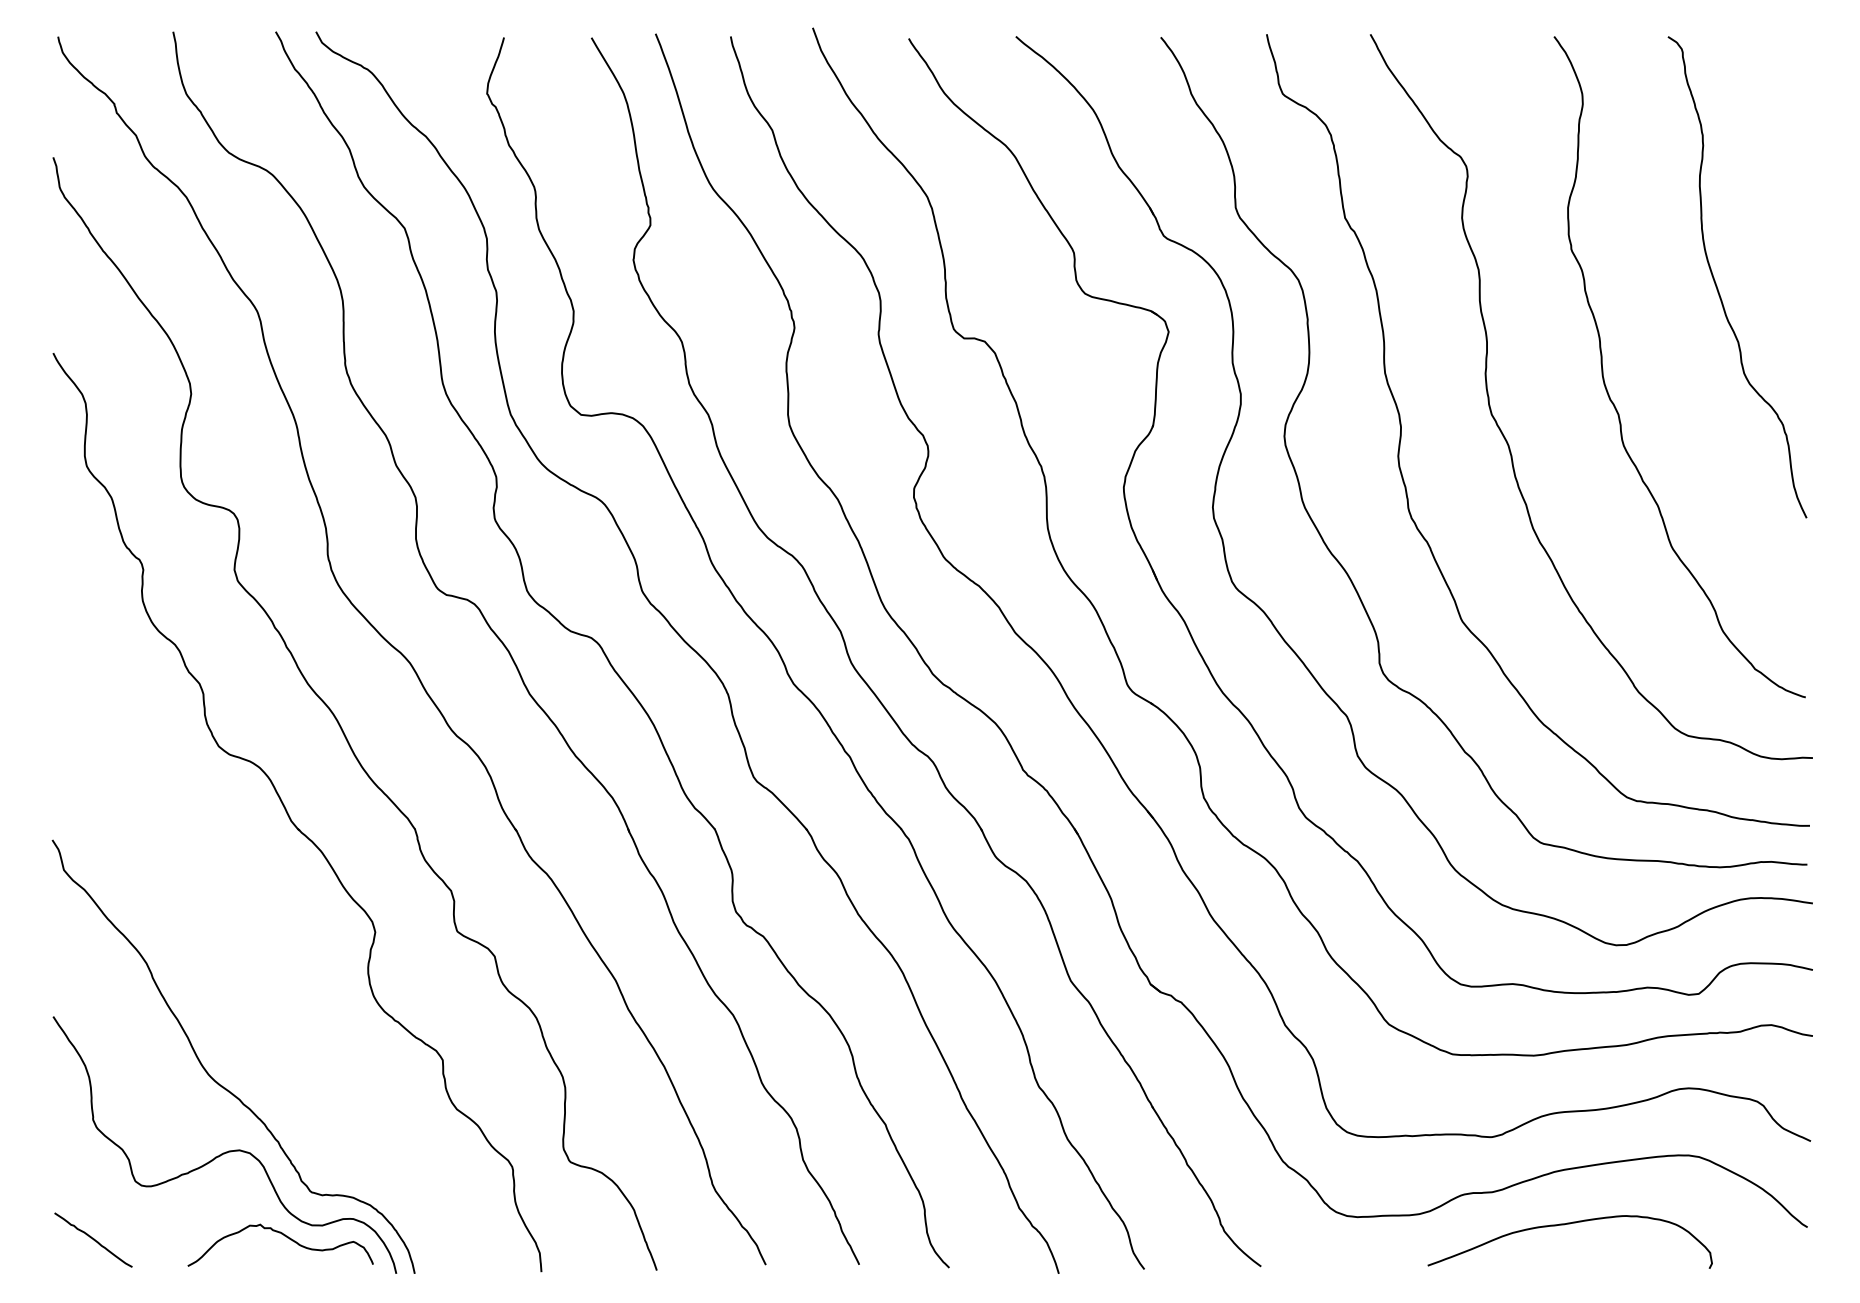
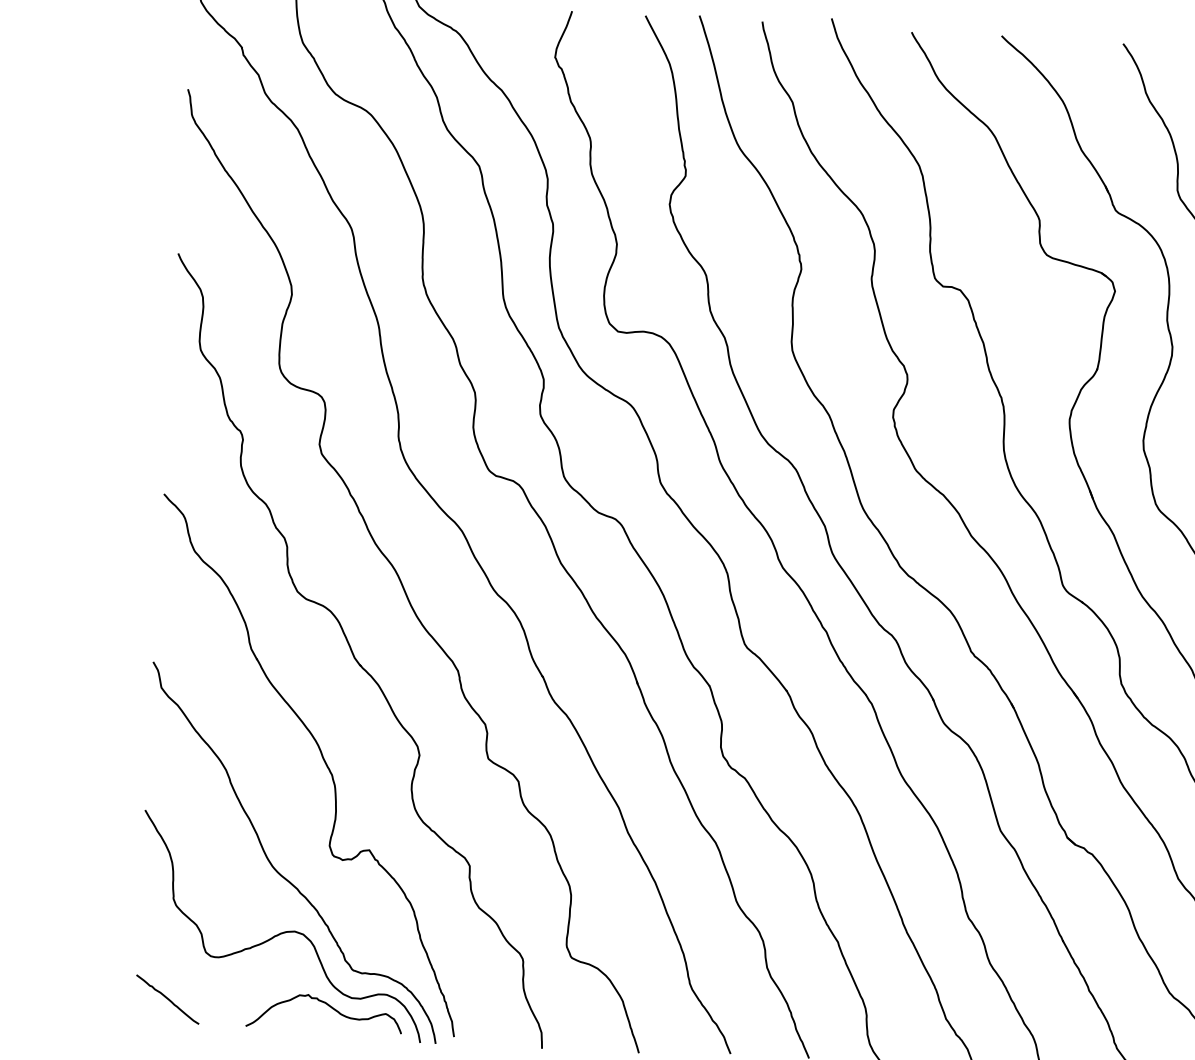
part: (260, 943) -> (322, 759), added

